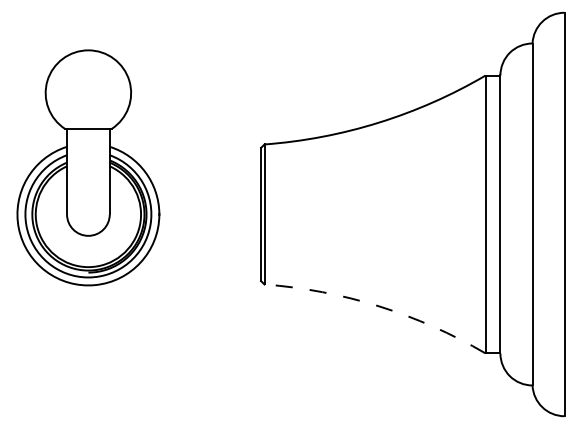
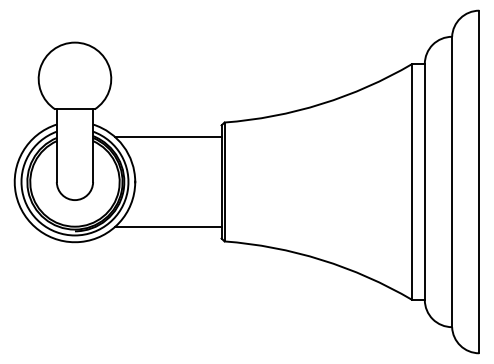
line: (197, 161) -> (167, 136), added
line: (197, 267) -> (167, 227), added
arc: (378, 306) -> (321, 260), dashed -> solid

